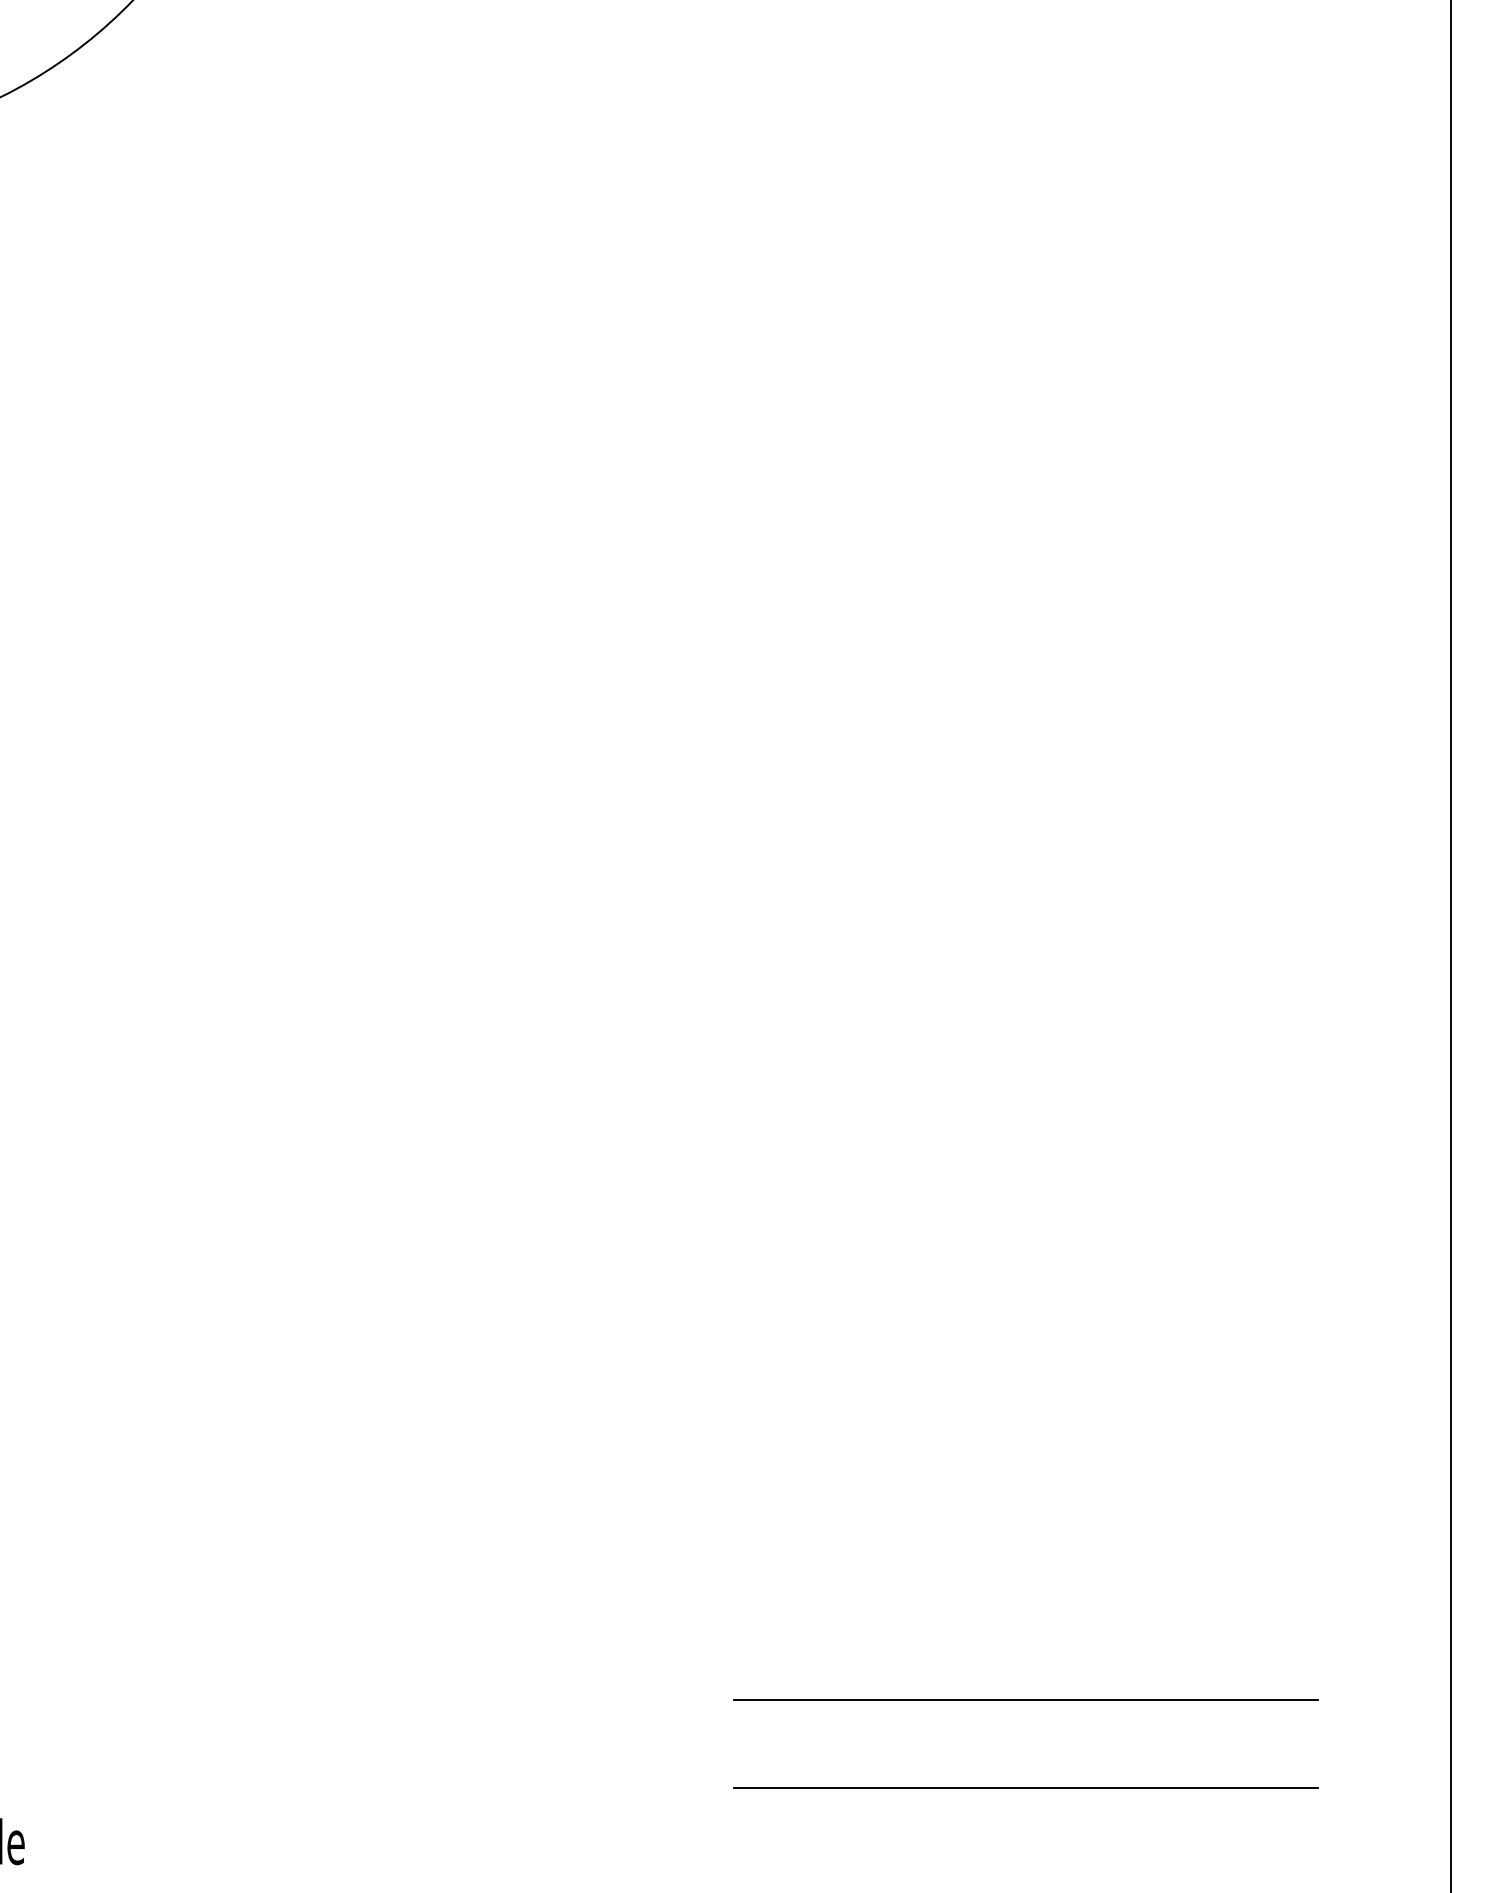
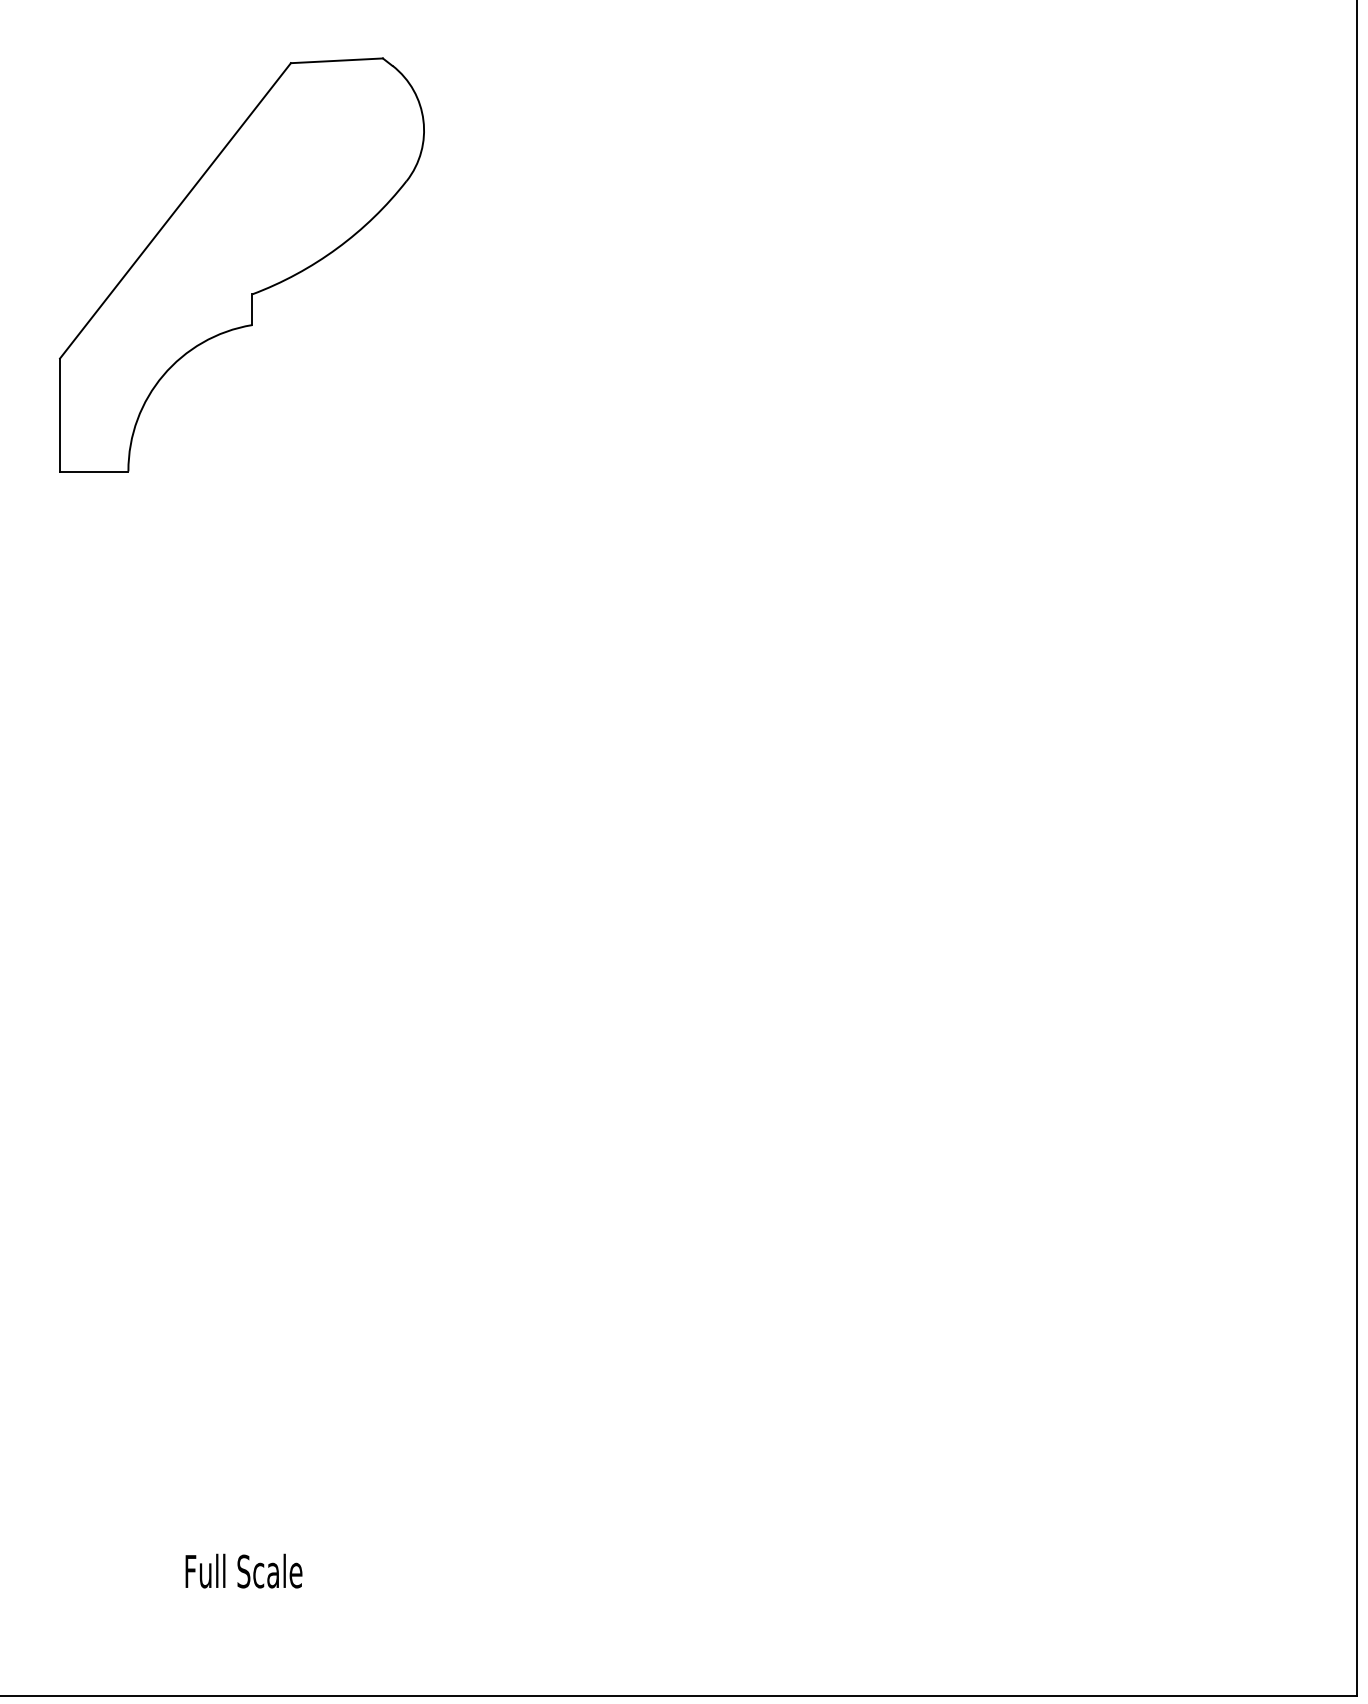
line: (1024, 1700) -> (1042, 1466), removed
line: (1024, 1788) -> (1042, 1531), removed

